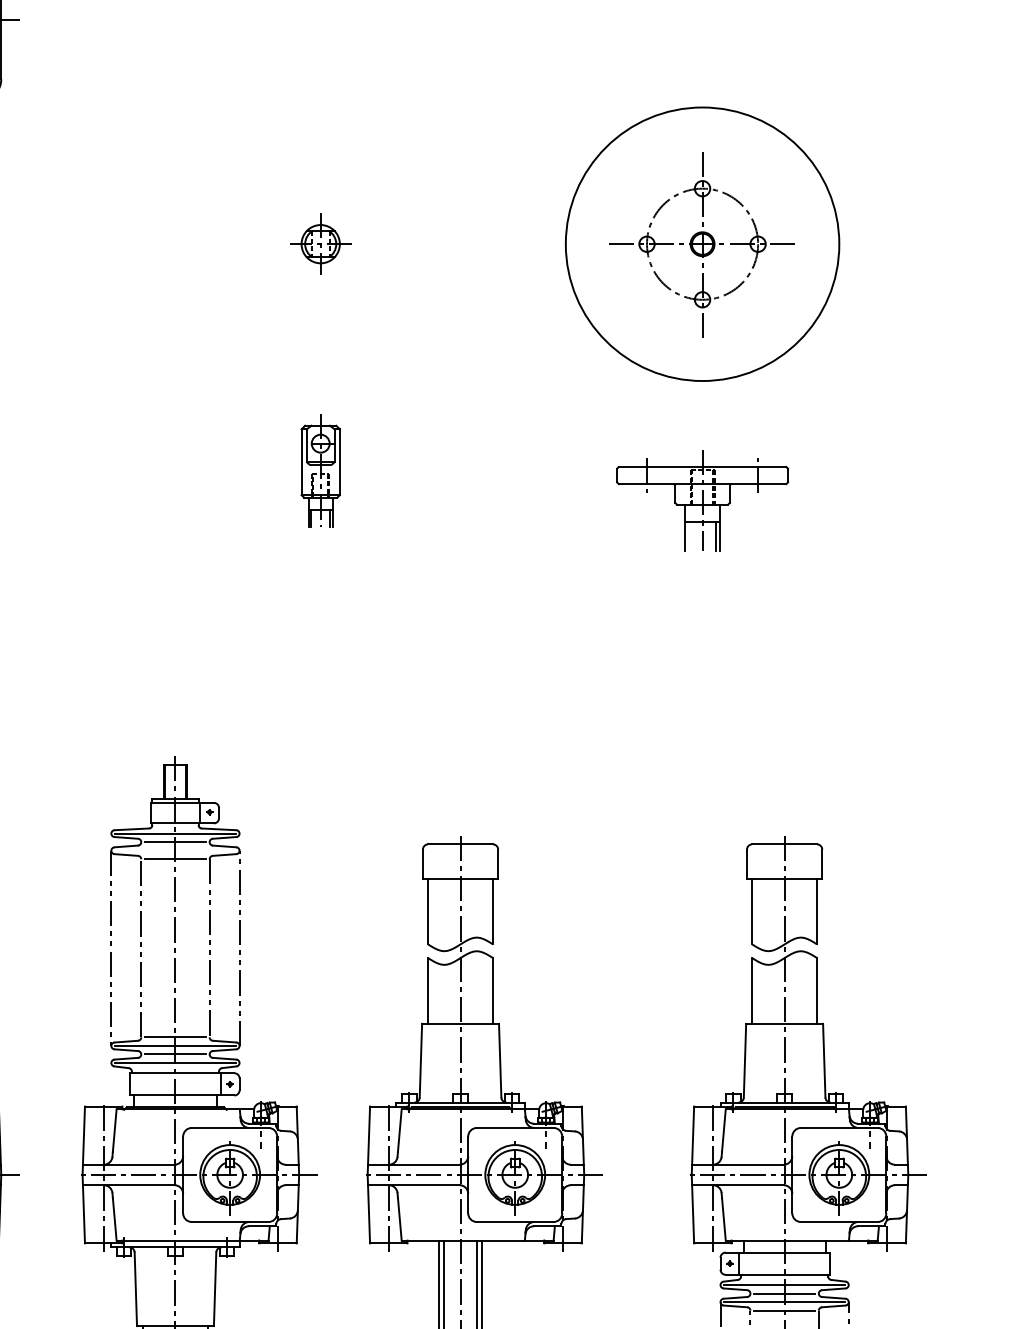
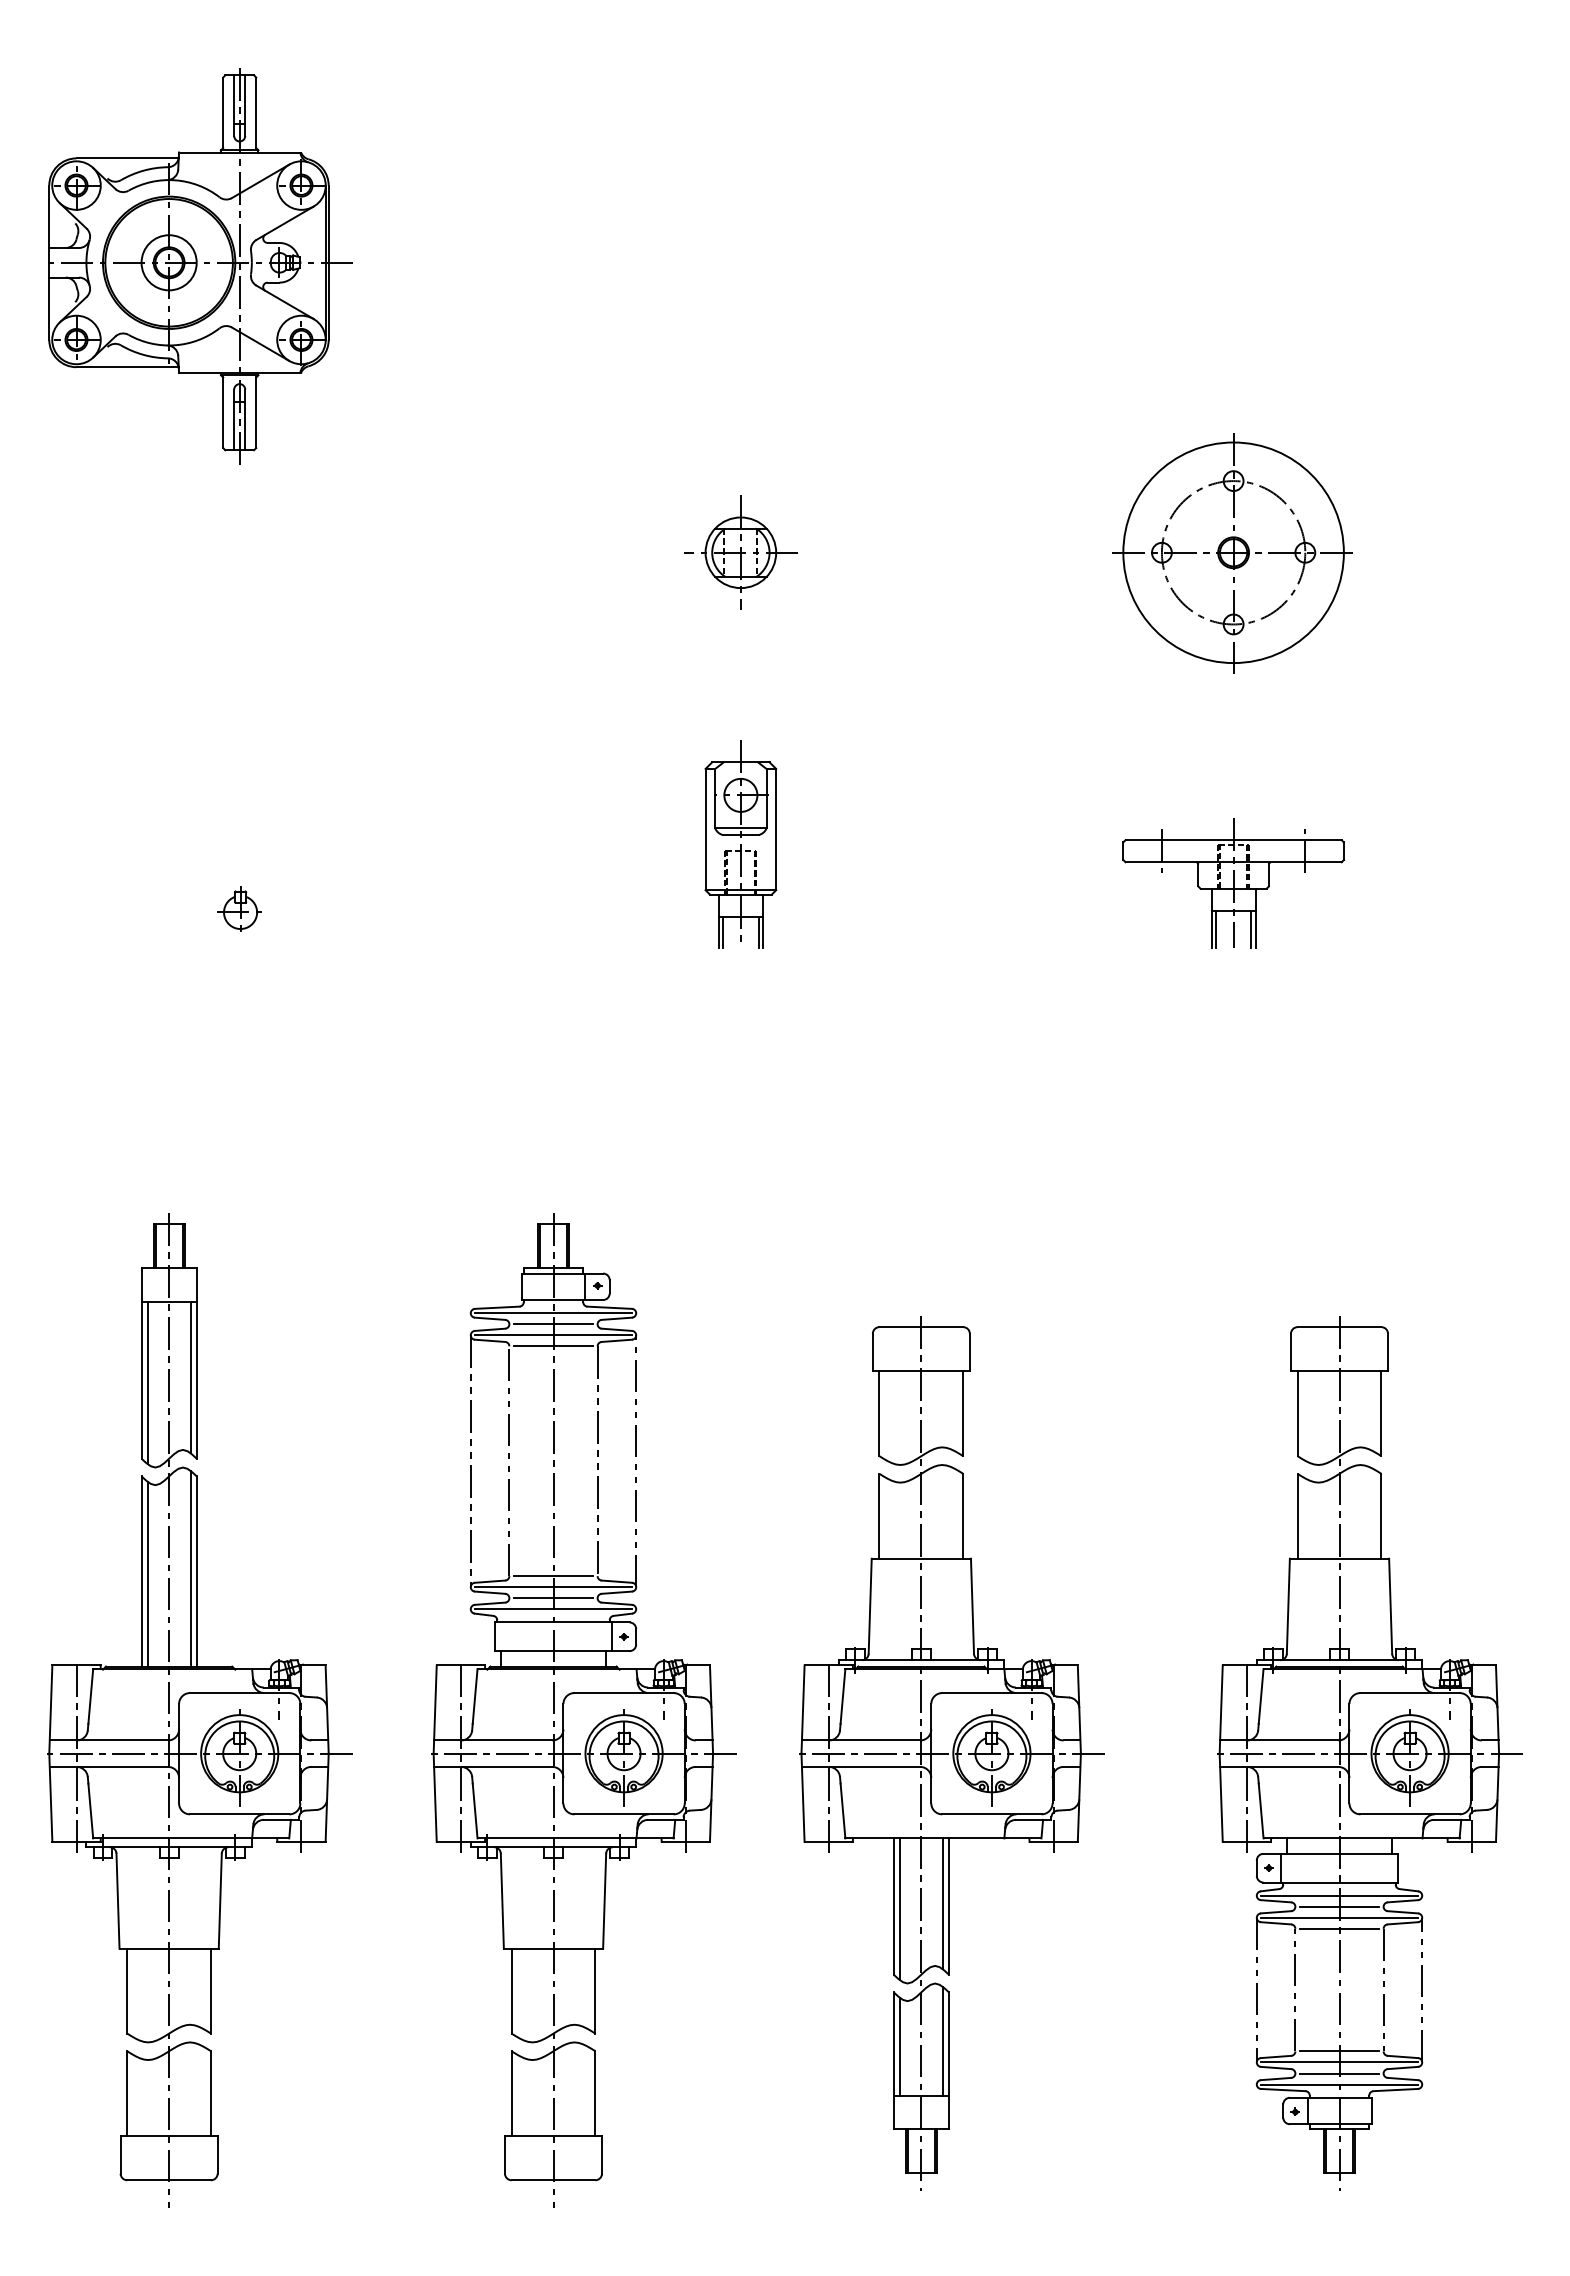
part: (320, 244) -> (740, 552), size x1.43
circle: (702, 244) -> (1233, 552), size x0.62
part: (320, 470) -> (740, 844), size x1.43
line: (688, 536) -> (1215, 929), added
line: (175, 850) -> (553, 1335), added

